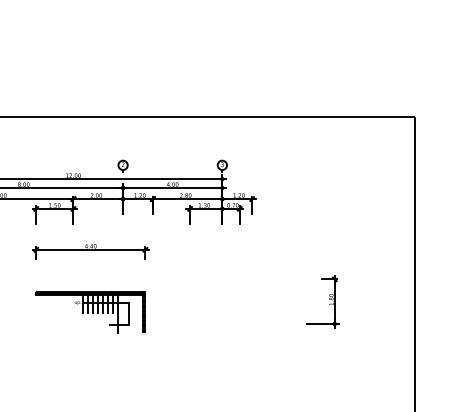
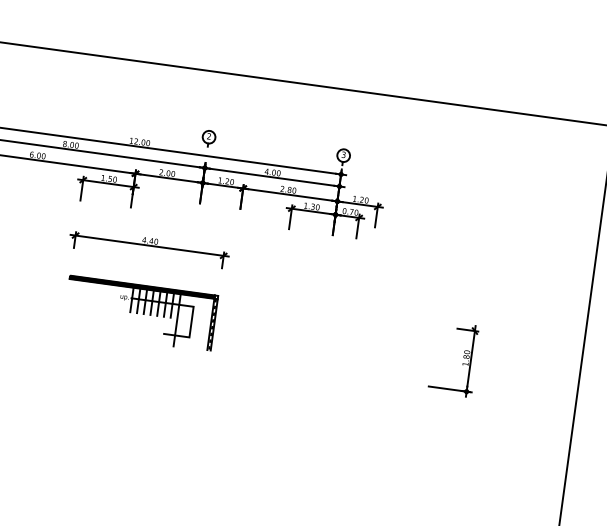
part: (90, 312) -> (139, 313), moved

